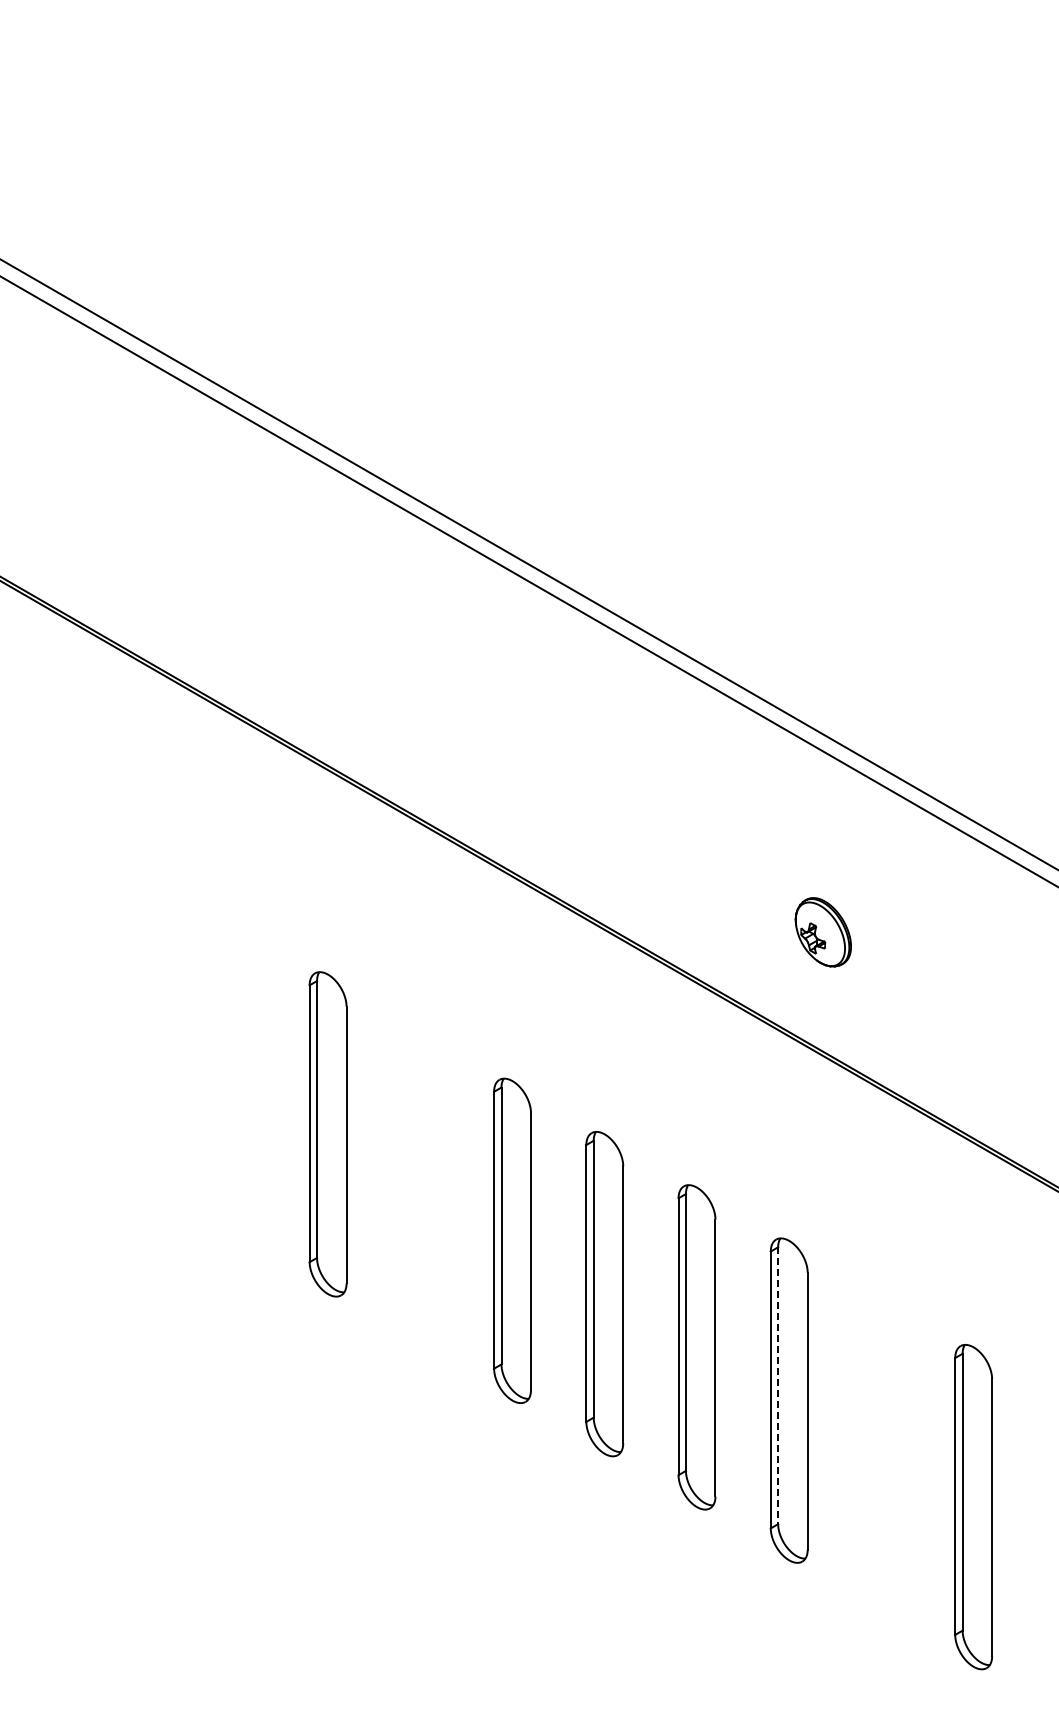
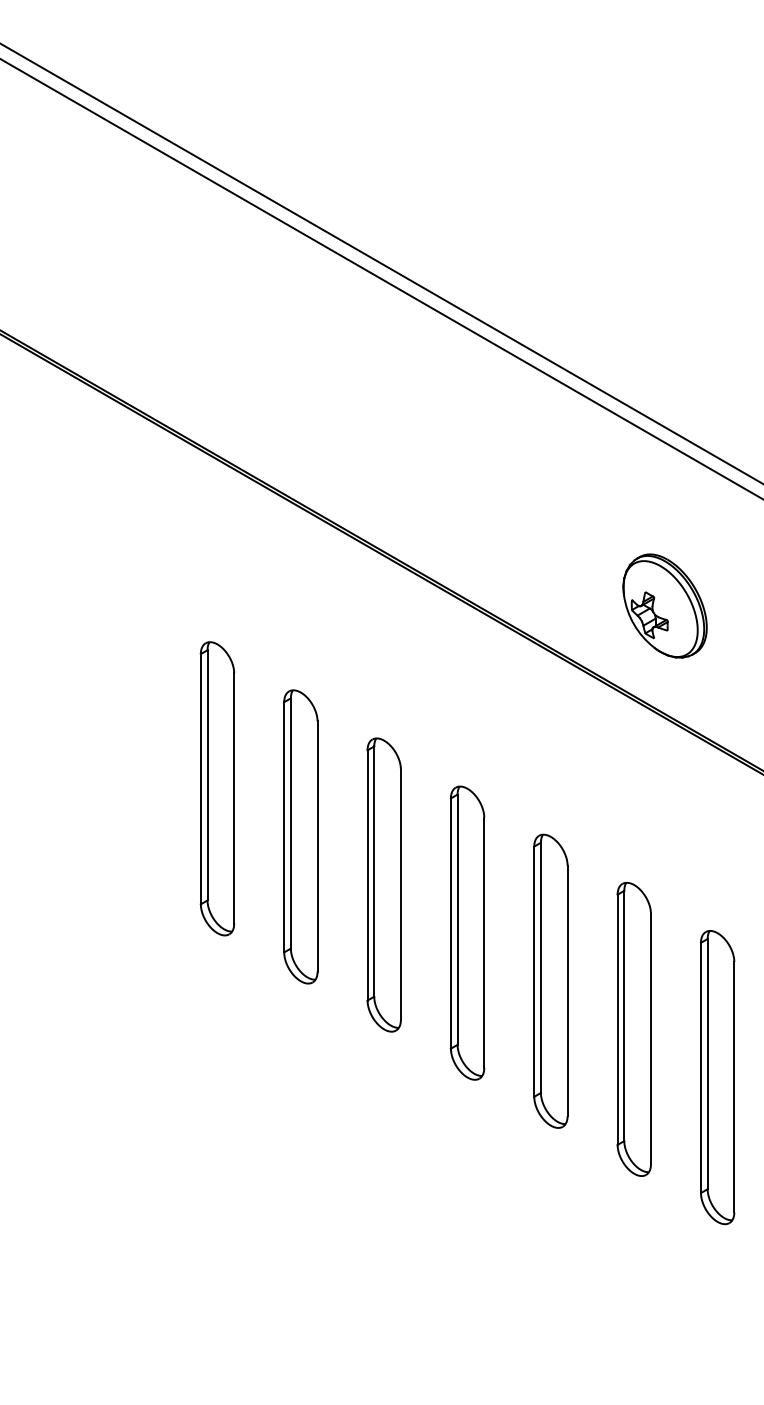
part: (823, 932) -> (665, 606), size x1.67
part: (419, 1187) -> (300, 836), added
line: (778, 1386) -> (624, 1016), dashed -> solid
part: (881, 1453) -> (717, 1077), added

